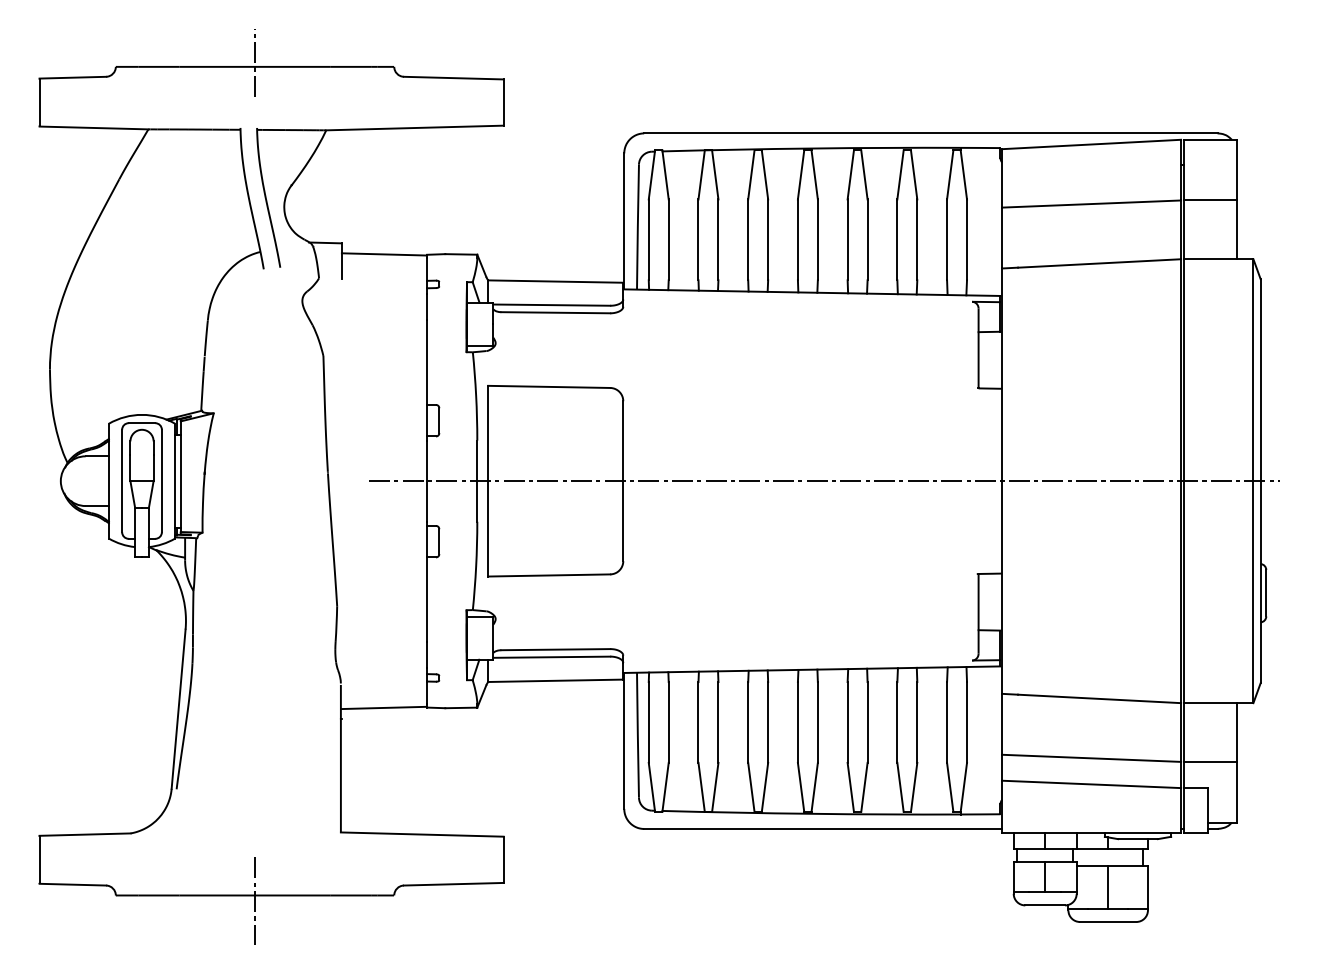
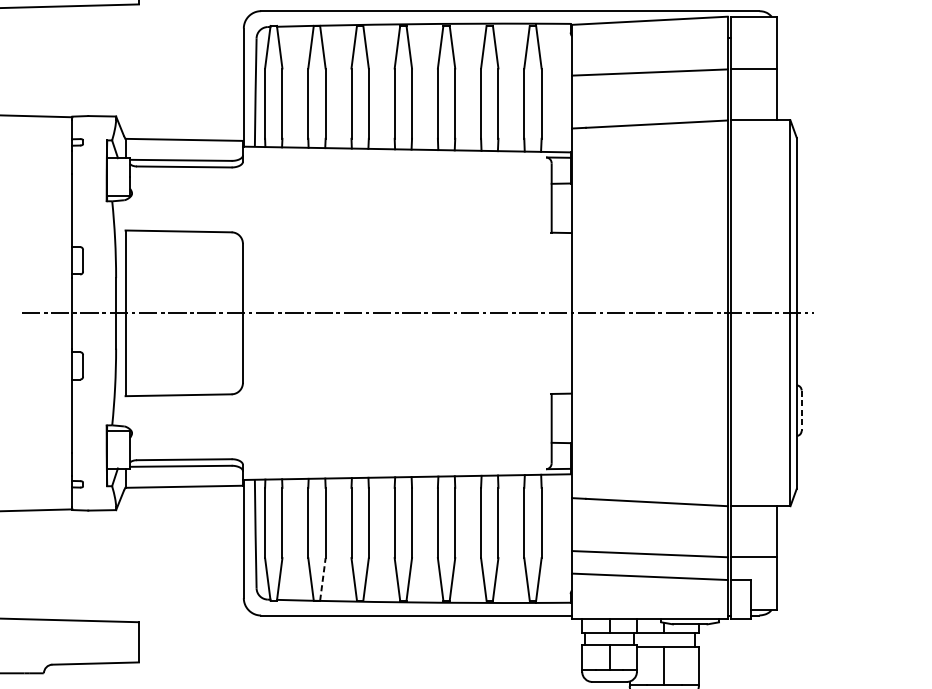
line: (1266, 593) -> (801, 410), solid -> dashed
line: (715, 787) -> (323, 579), solid -> dashed

